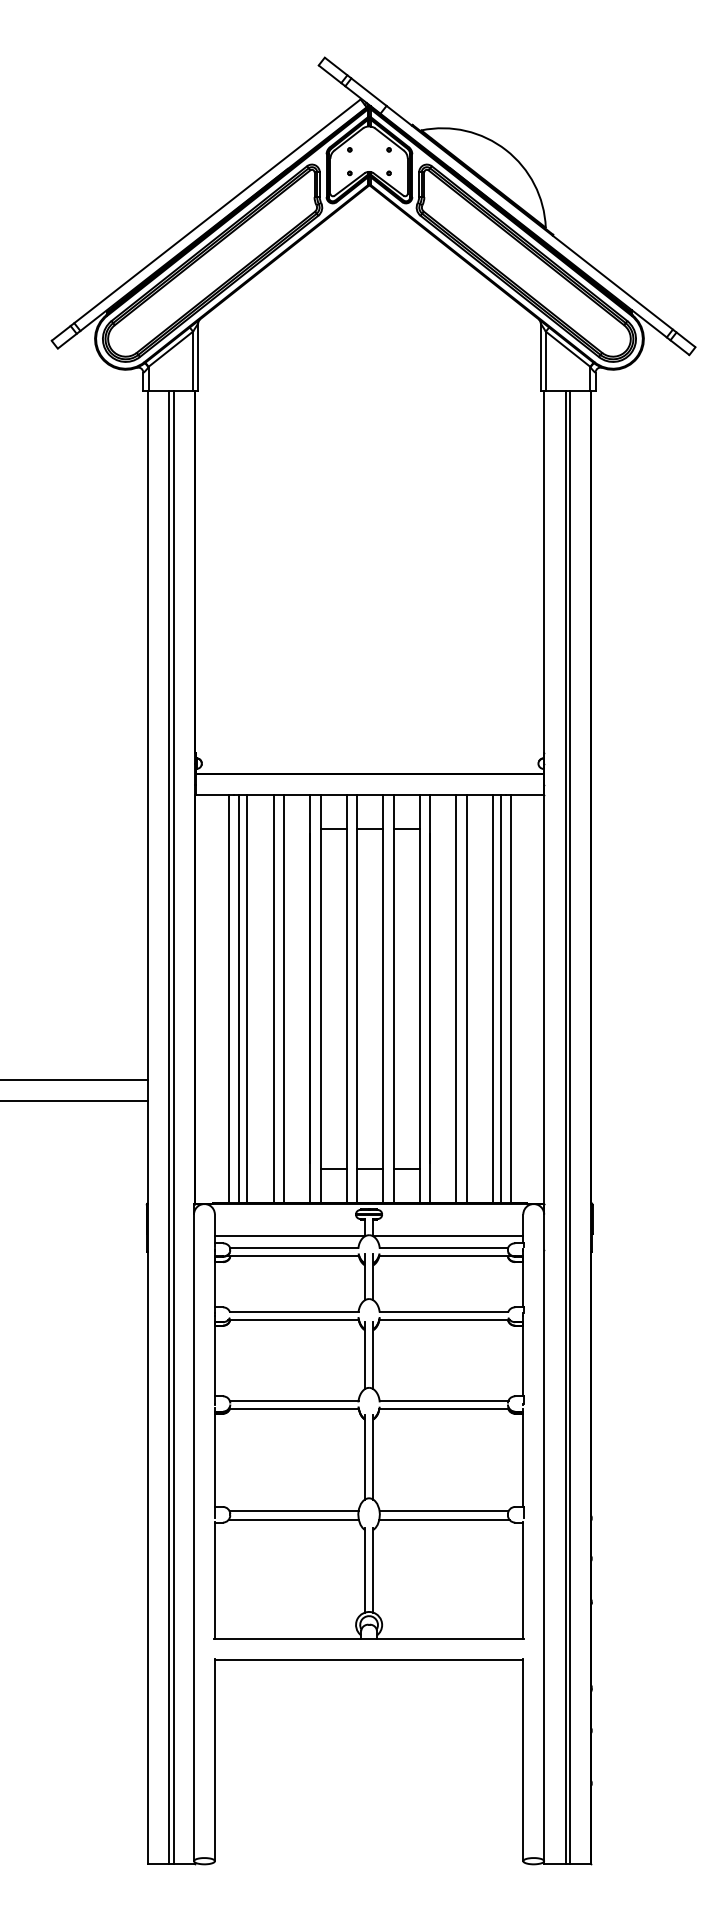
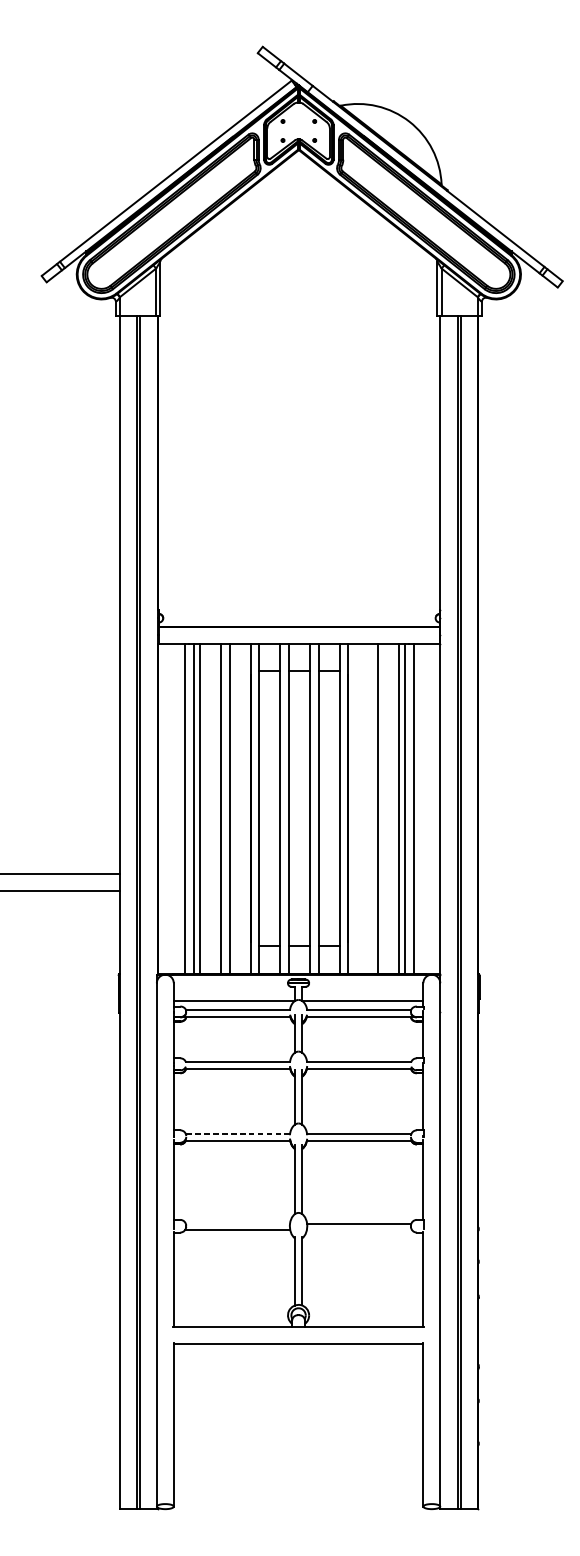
line: (456, 998) -> (369, 808), removed
line: (293, 1400) -> (237, 1133), solid -> dashed
line: (293, 1511) -> (237, 1223), removed
line: (444, 1519) -> (359, 1230), removed

